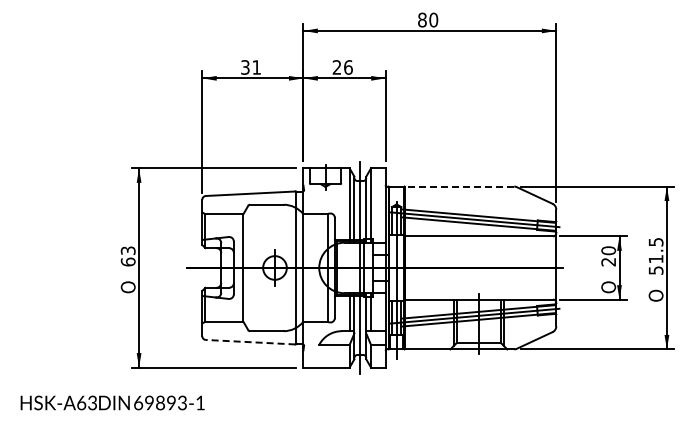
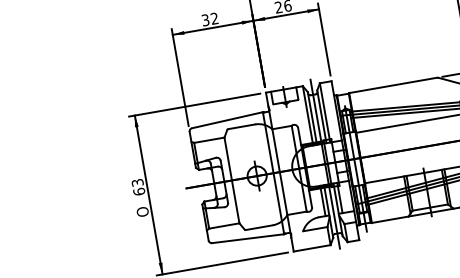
text: (256, 67) -> (214, 18), 31 -> 32
line: (459, 186) -> (393, 85), dashed -> solid
line: (250, 342) -> (248, 238), dashed -> solid

